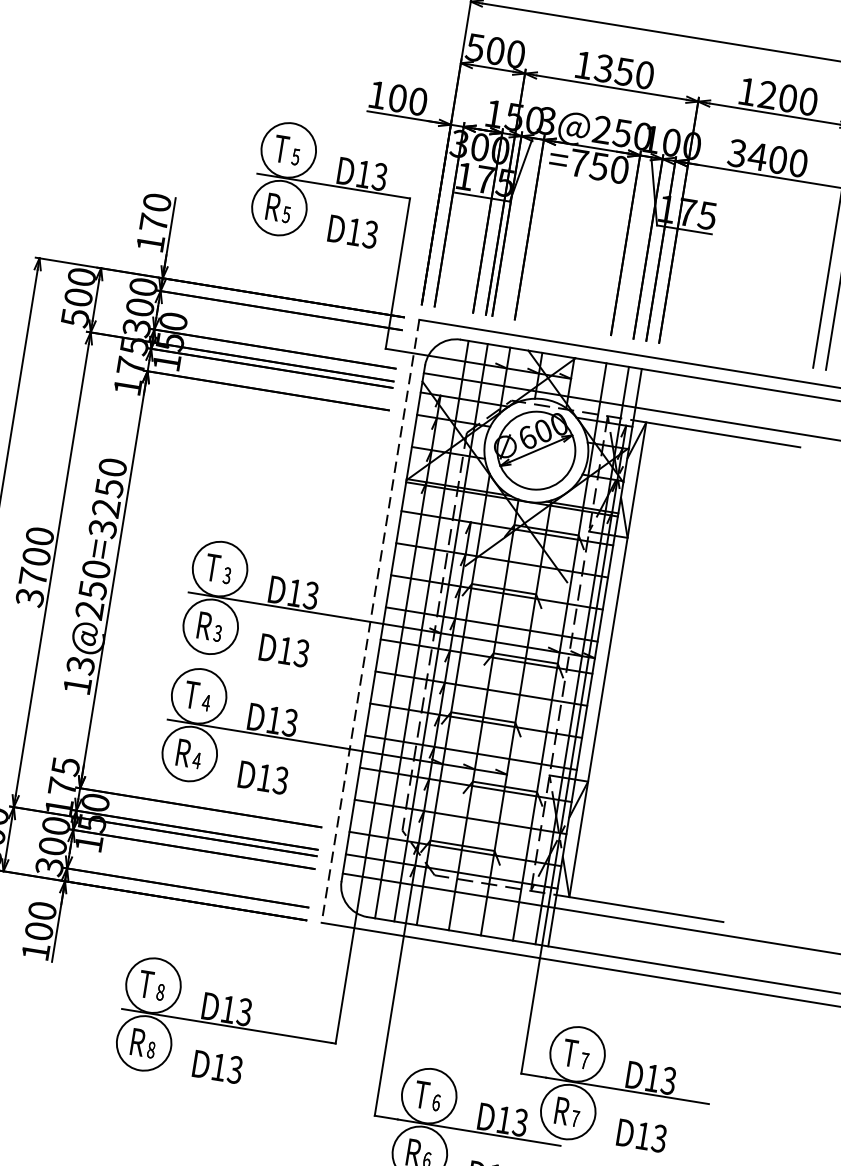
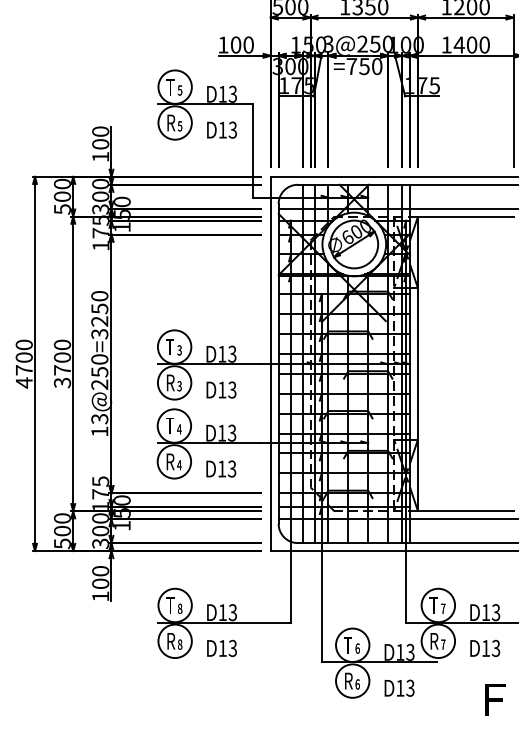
text: (737, 152) -> (446, 44), 3400 -> 1400
text: (153, 223) -> (100, 144), 170 -> 100
line: (370, 622) -> (270, 364), dashed -> solid

